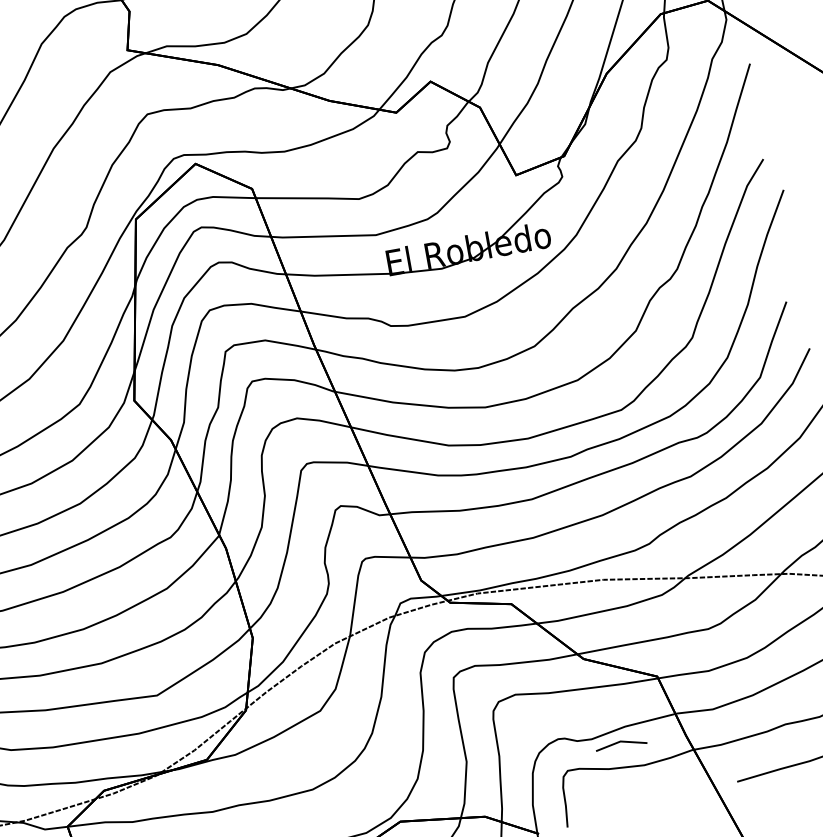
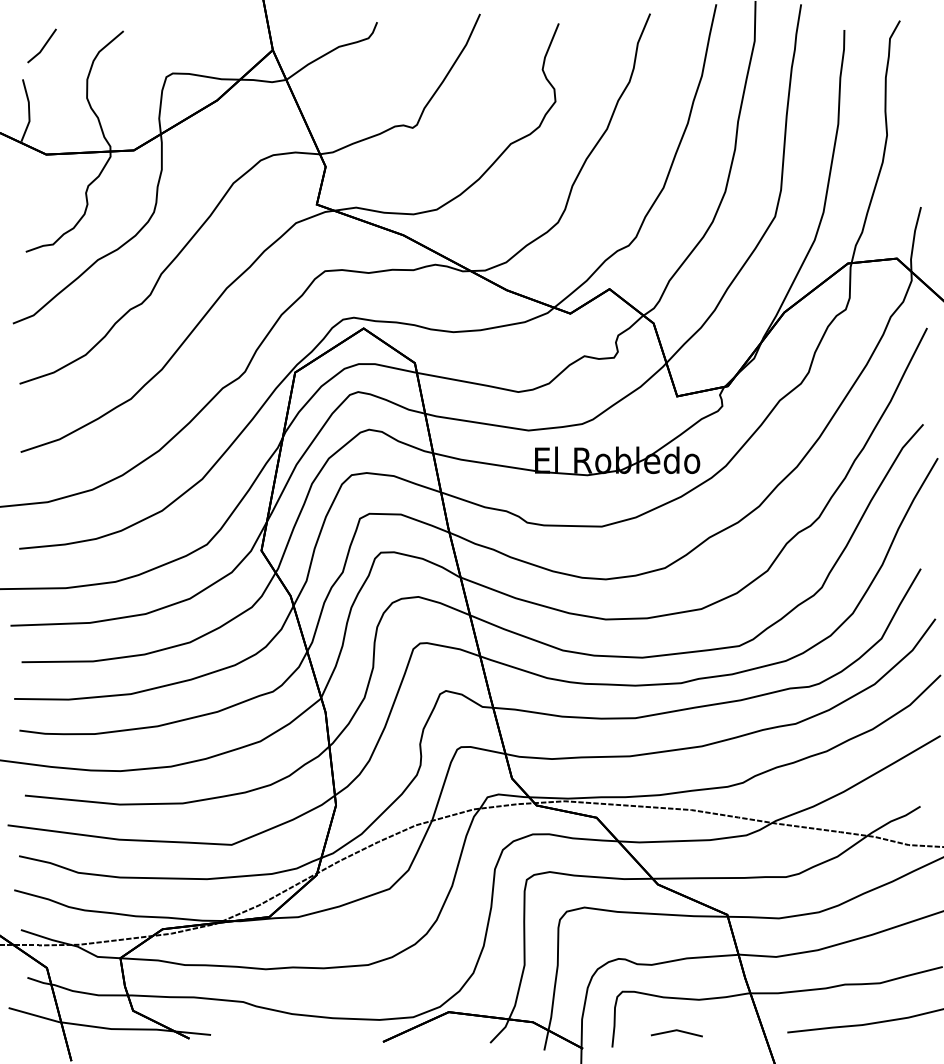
line: (620, 742) -> (676, 1031), moved

